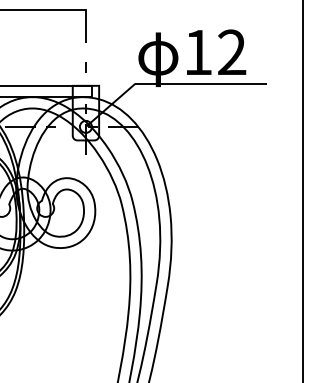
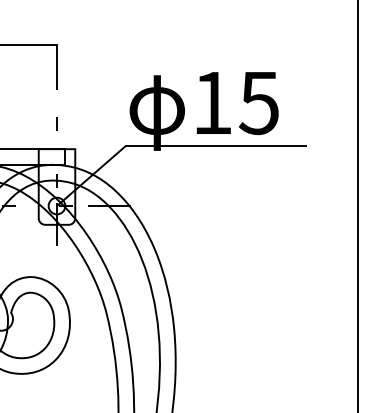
text: (231, 52) -> (258, 103), 12 -> 15

